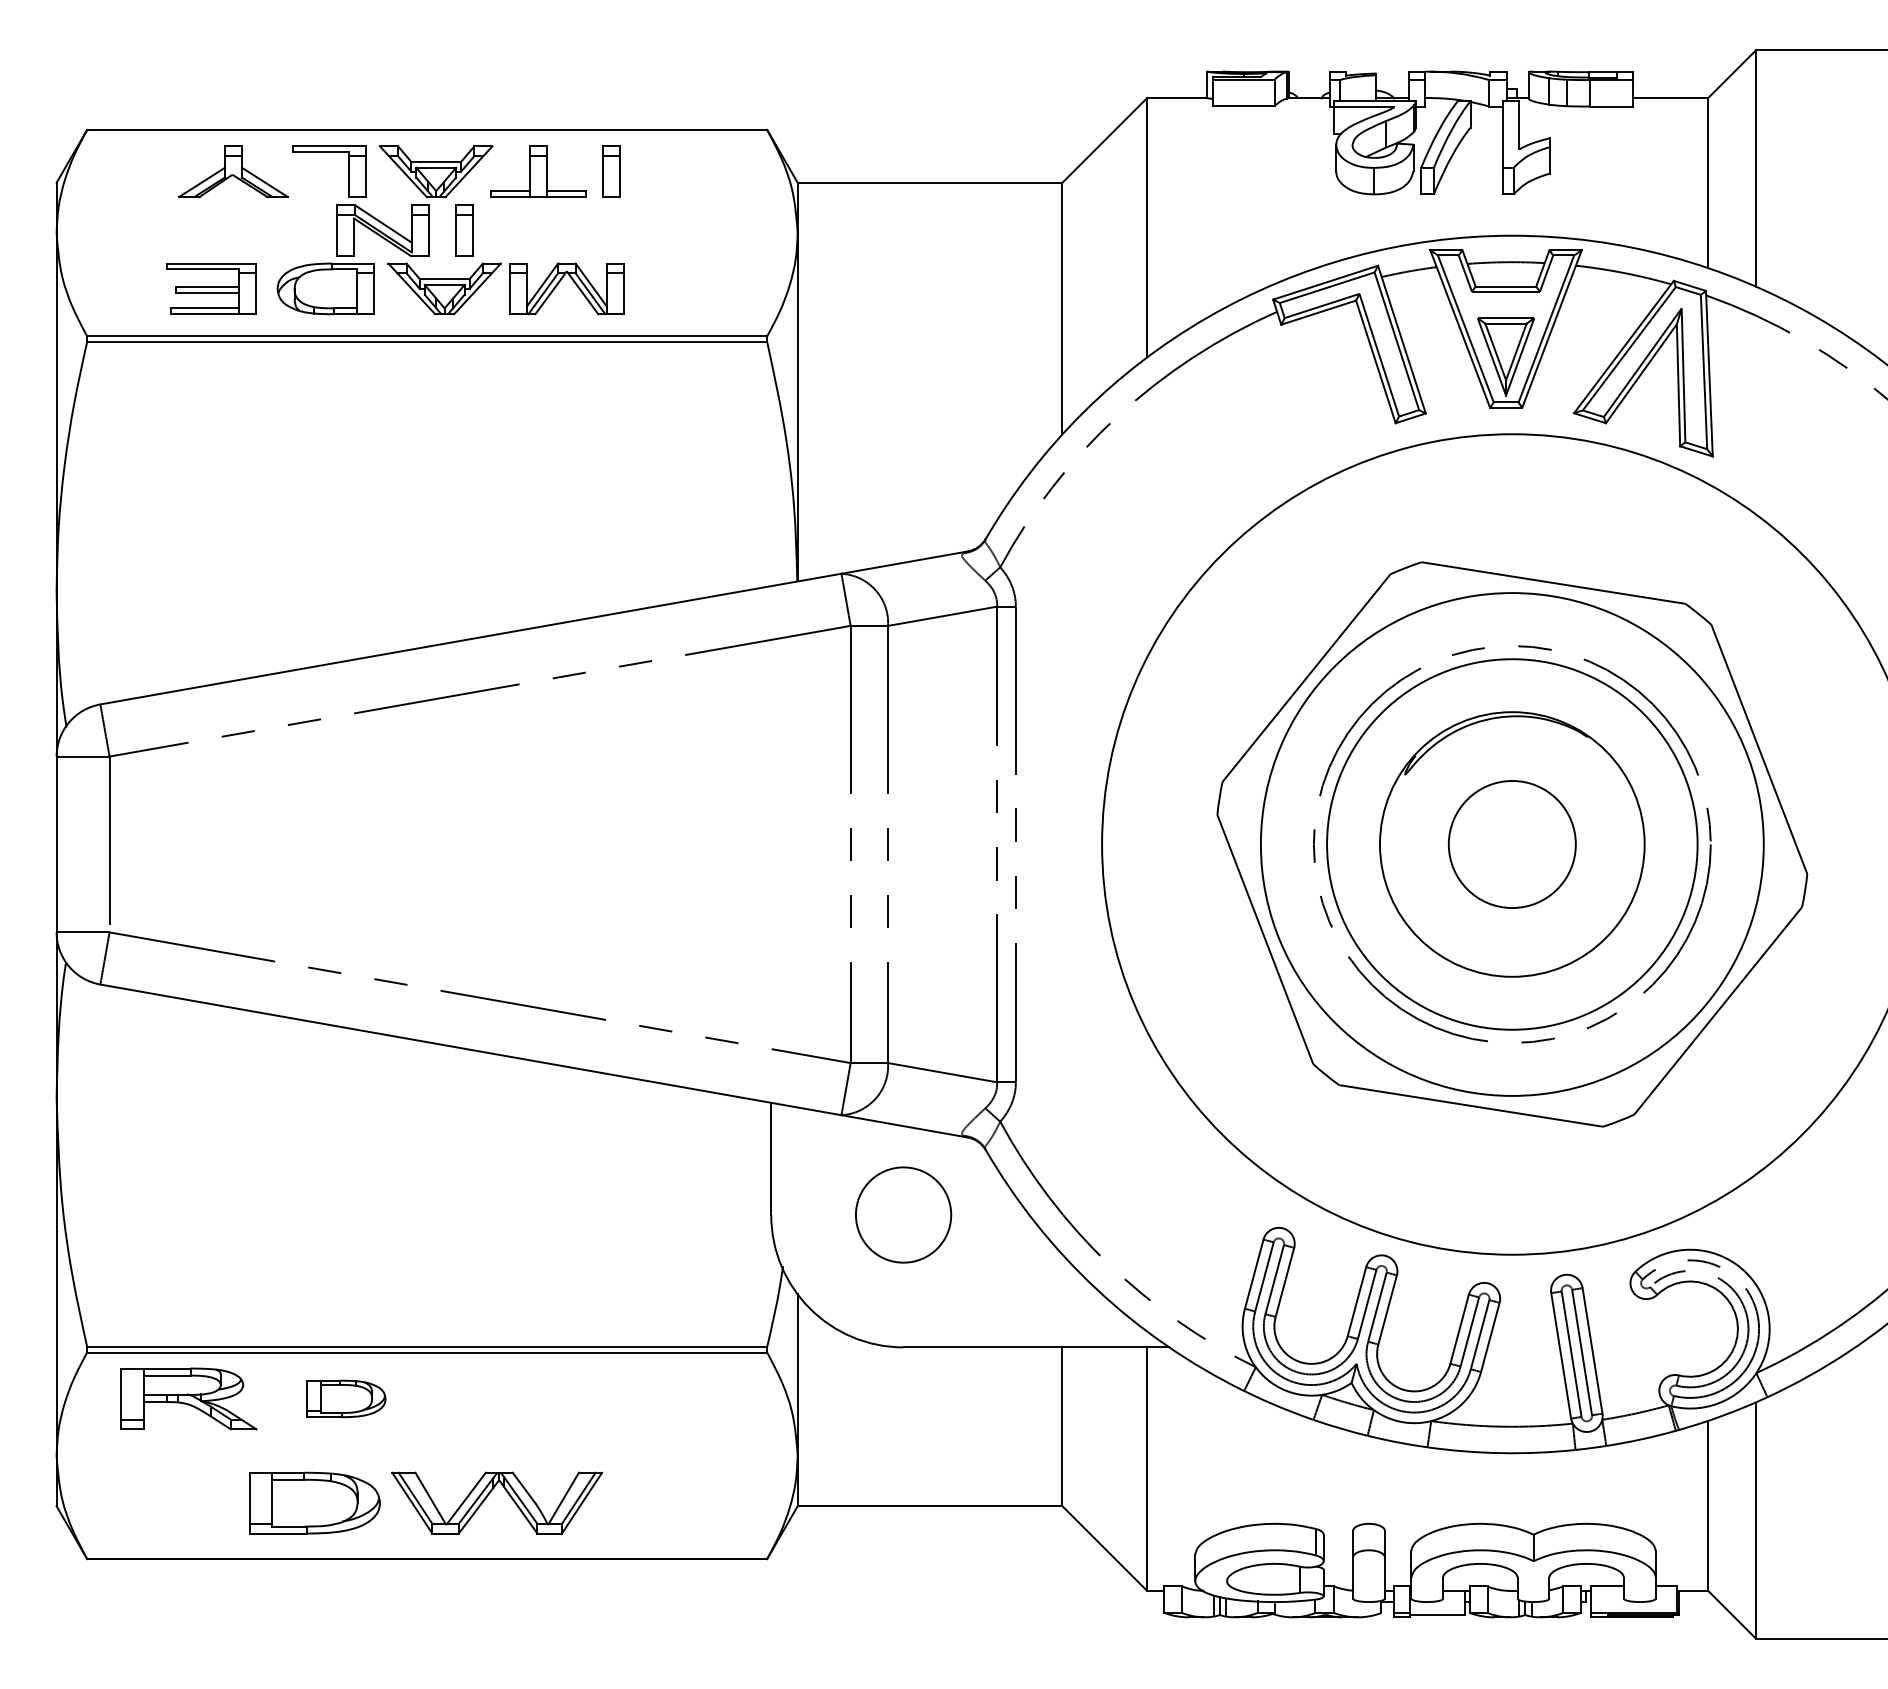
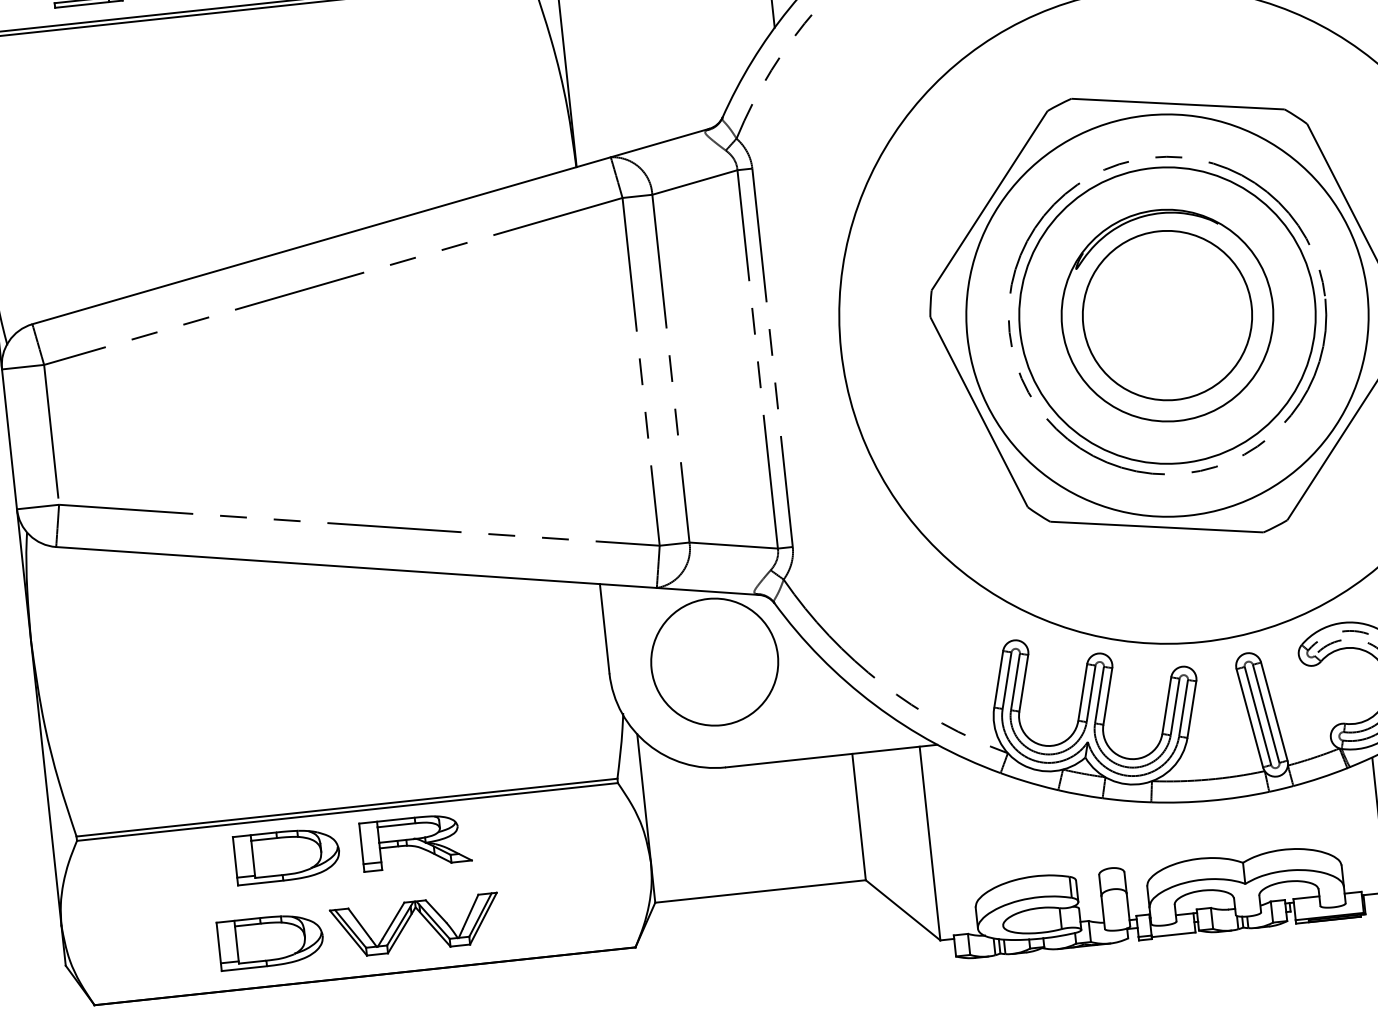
circle: (1512, 844) -> (1167, 315), size x1.67
circle: (903, 1214) -> (714, 661), size x1.67
part: (188, 1398) -> (415, 841), moved
part: (346, 1398) -> (287, 855), size x1.67

